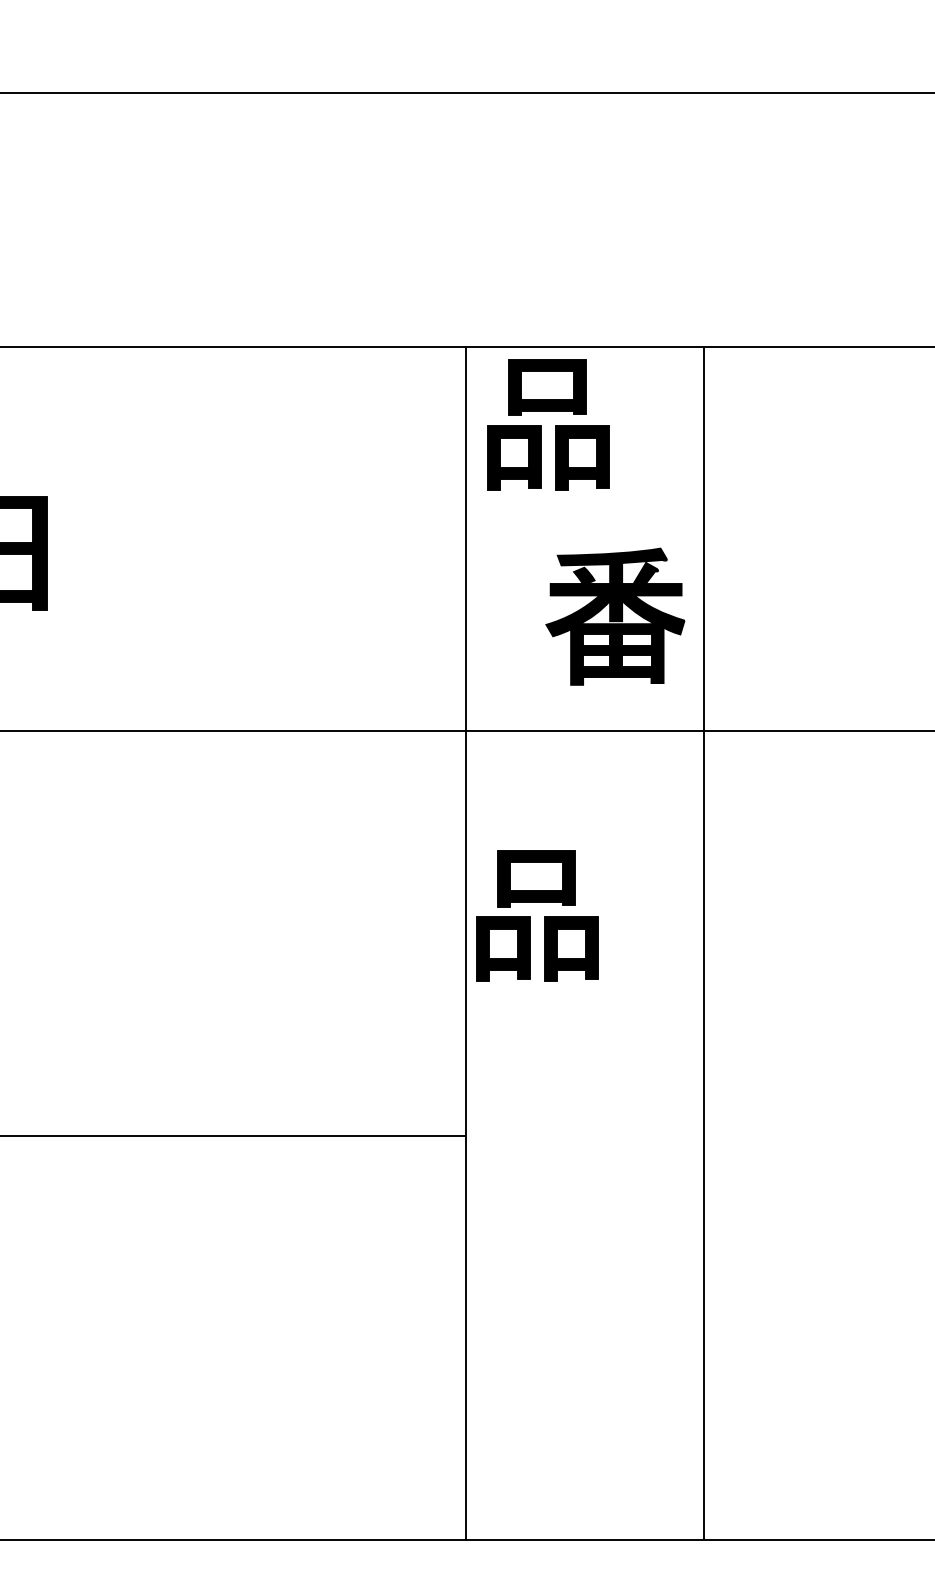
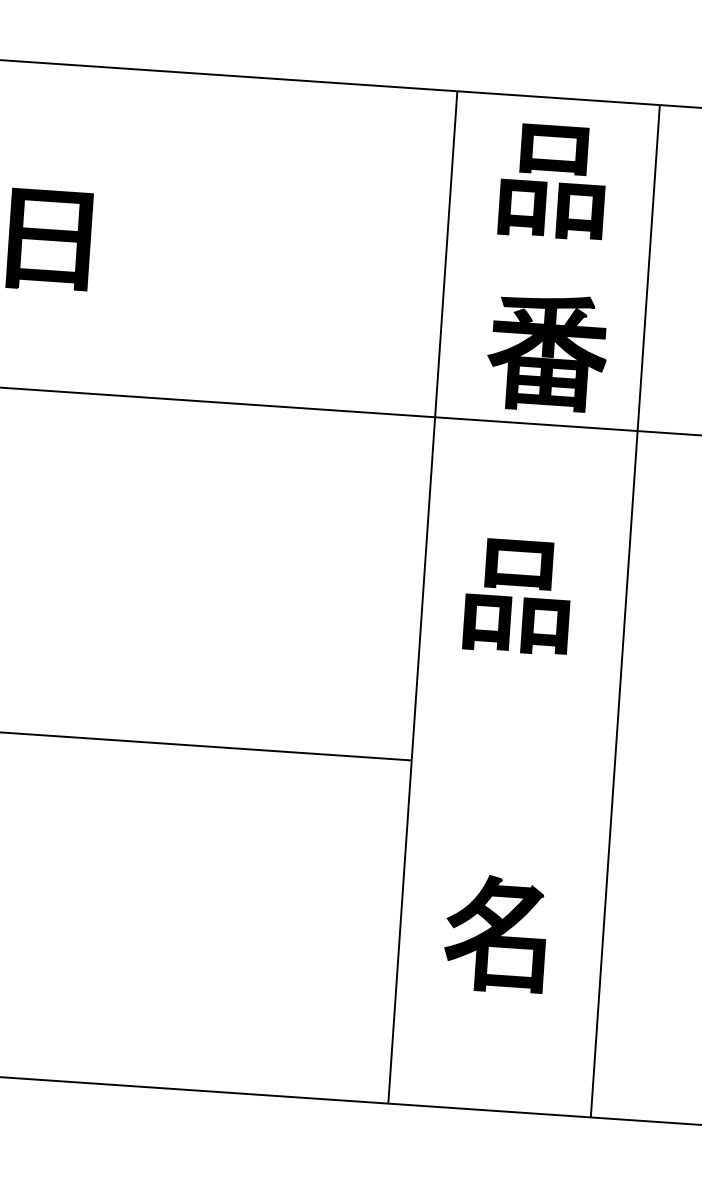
part: (541, 425) -> (547, 182), moved
part: (615, 616) -> (547, 352), moved
part: (530, 916) -> (512, 596), moved
part: (578, 1331) -> (495, 933), added

